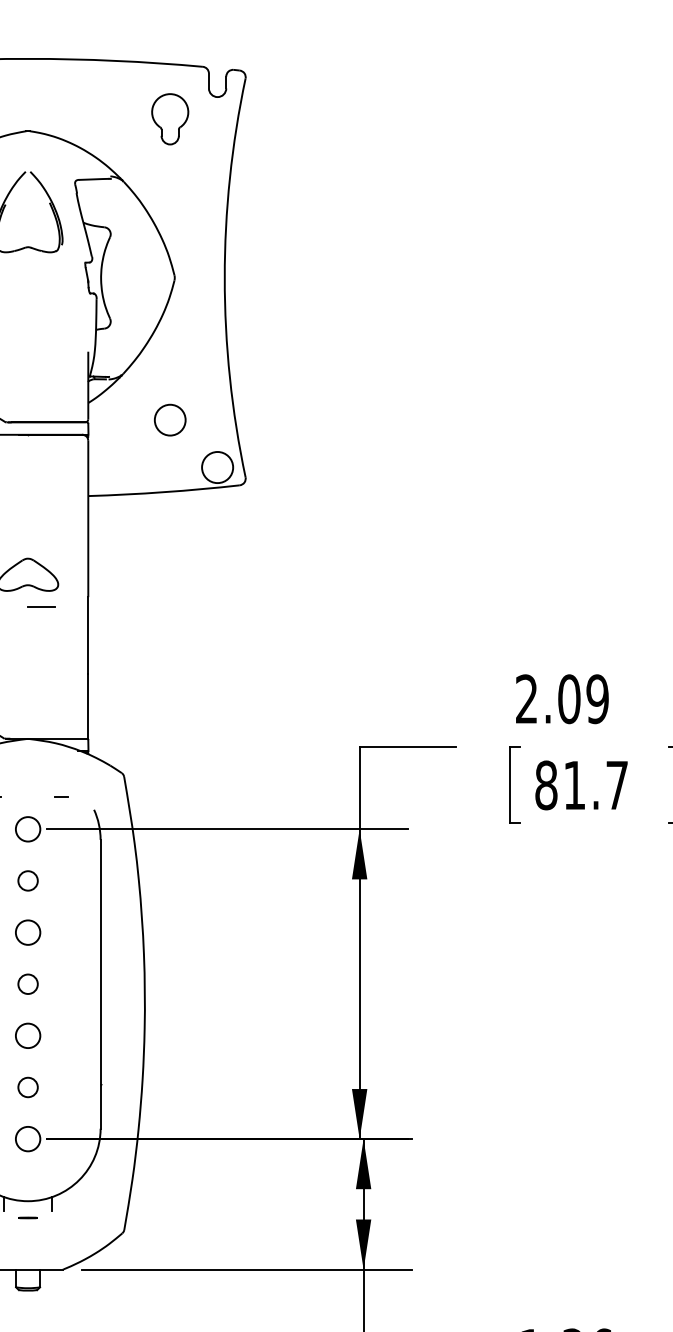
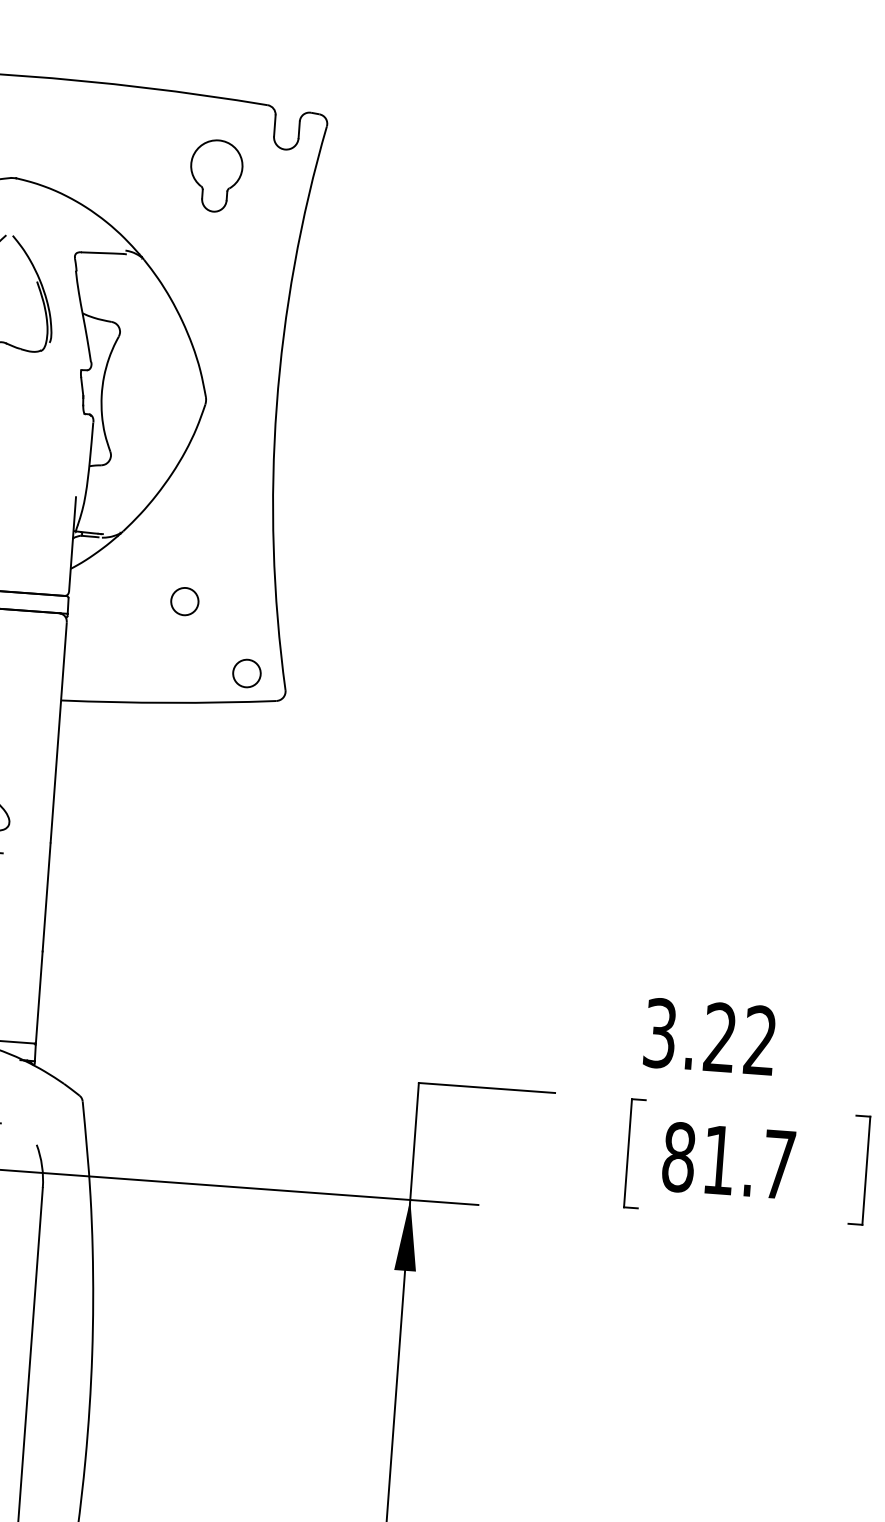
circle: (169, 419) -> (183, 600), size x0.62
circle: (217, 467) -> (246, 673), size x0.62
text: (562, 699) -> (710, 1037), 2.09 -> 3.22

